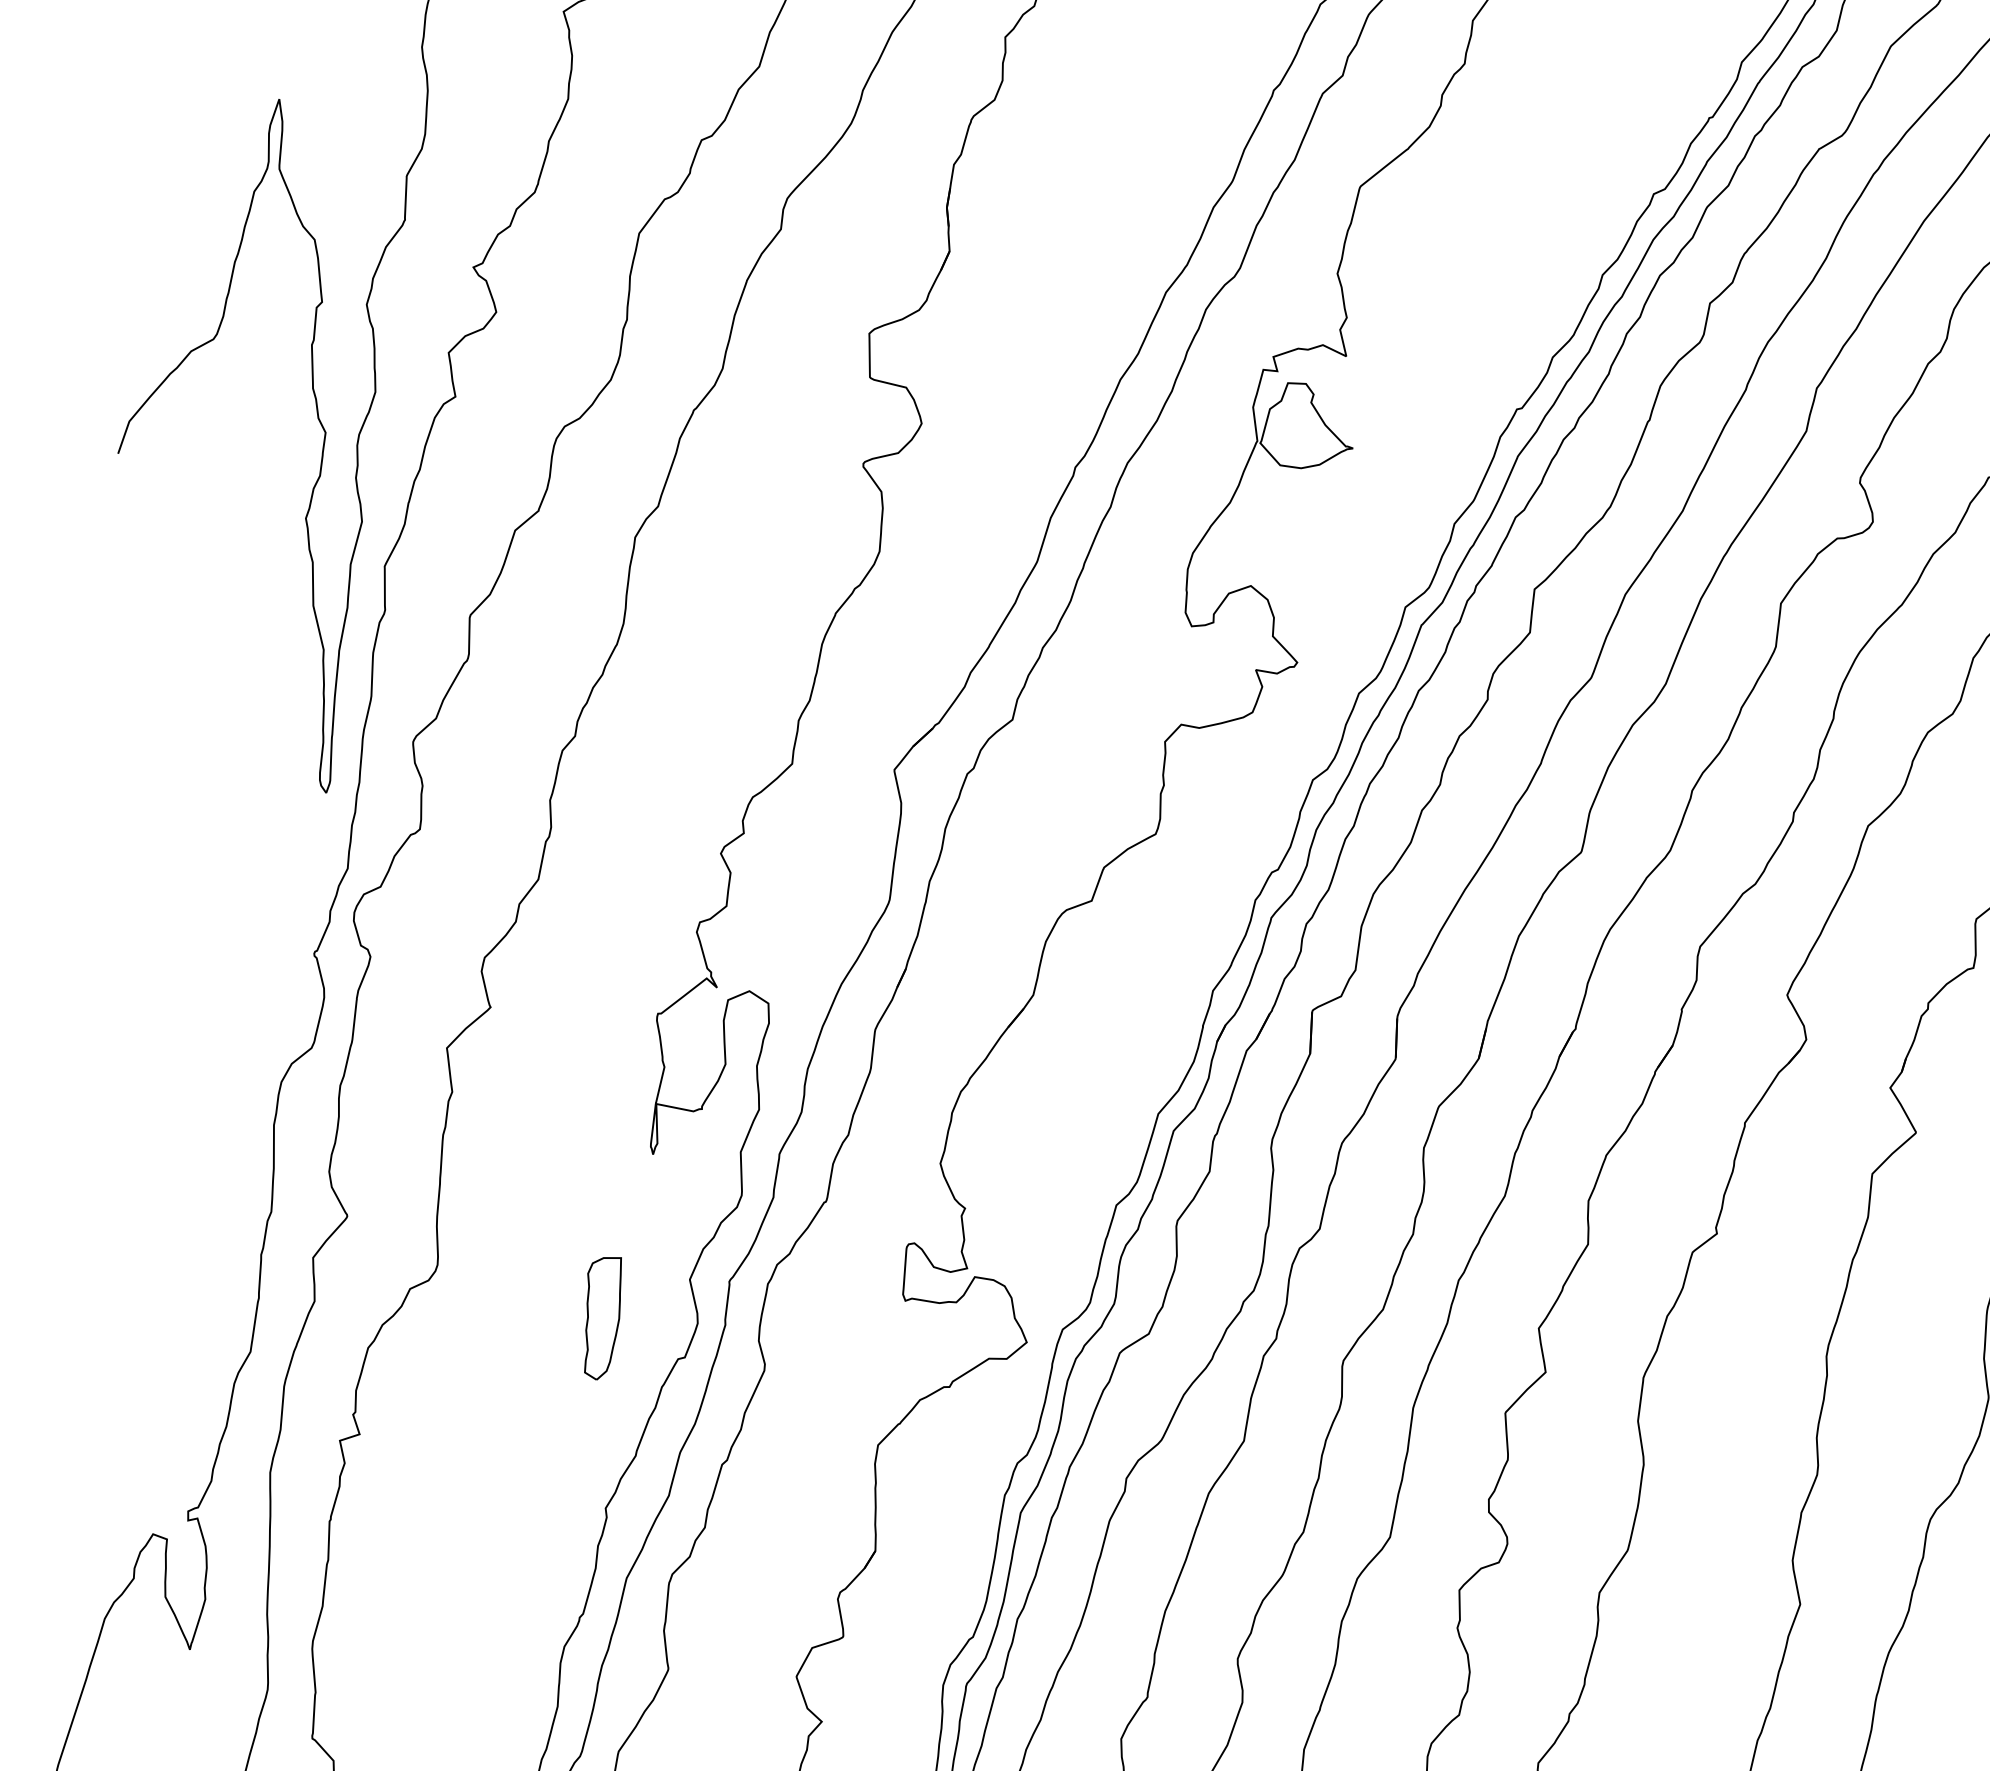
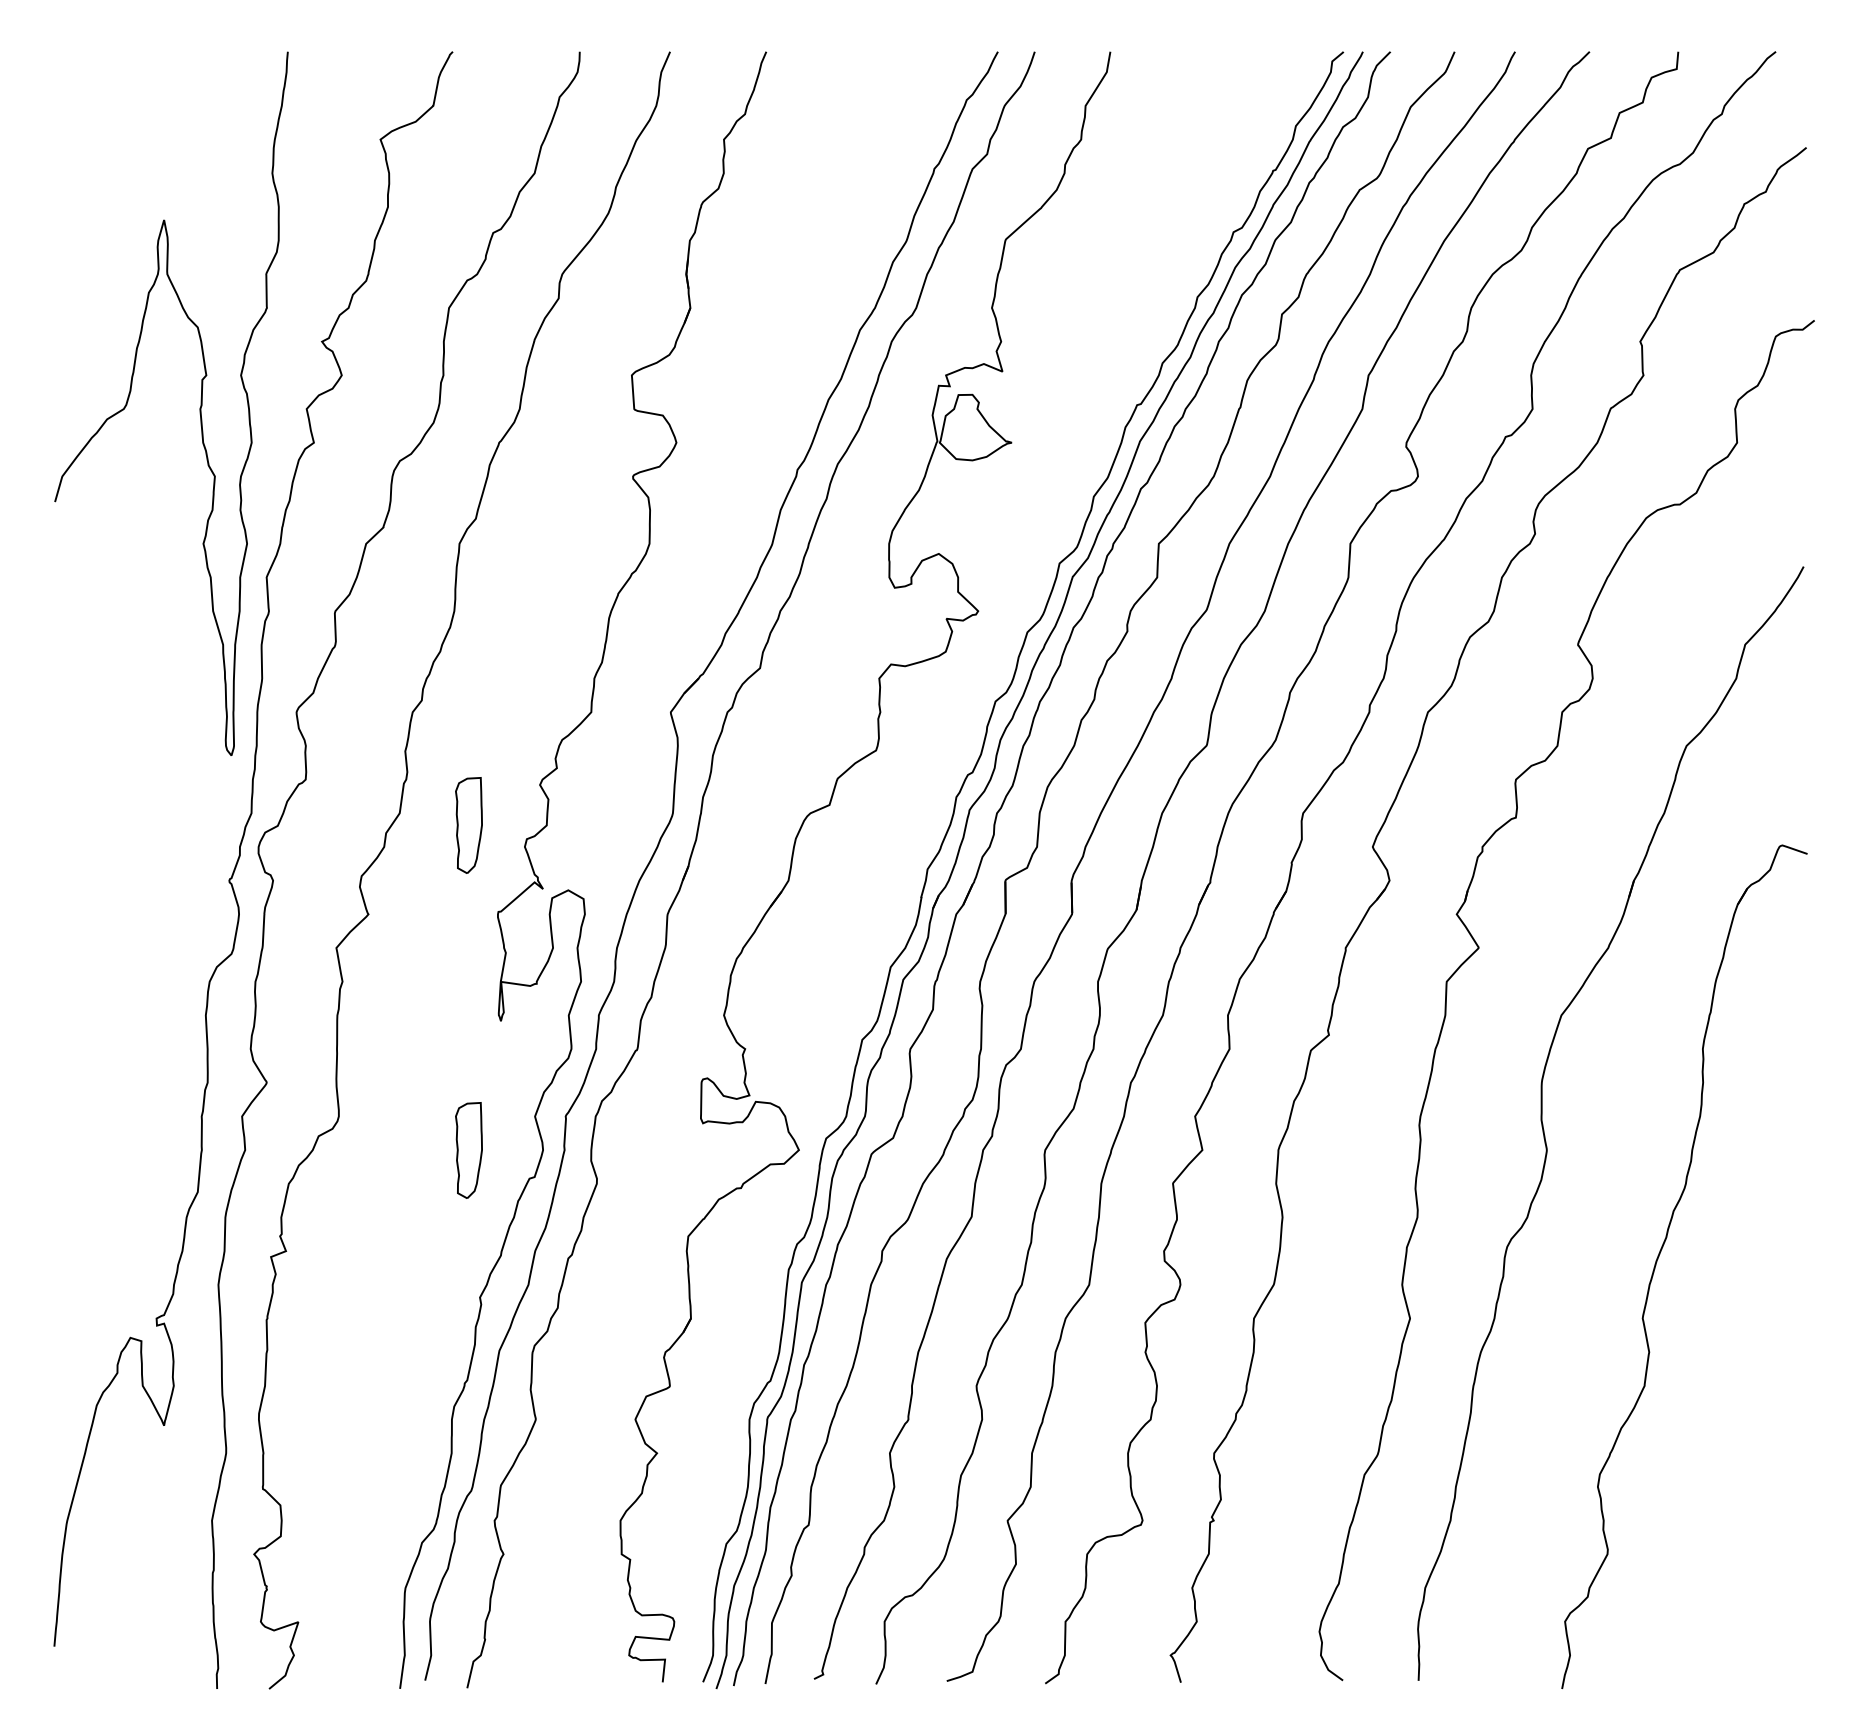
part: (625, 900) -> (468, 825), added

